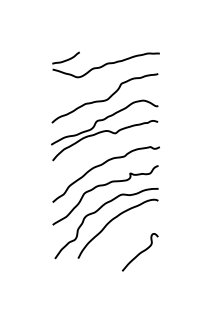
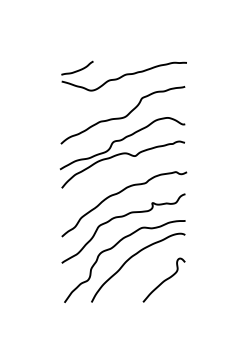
curve: (140, 251) -> (164, 279), moved

